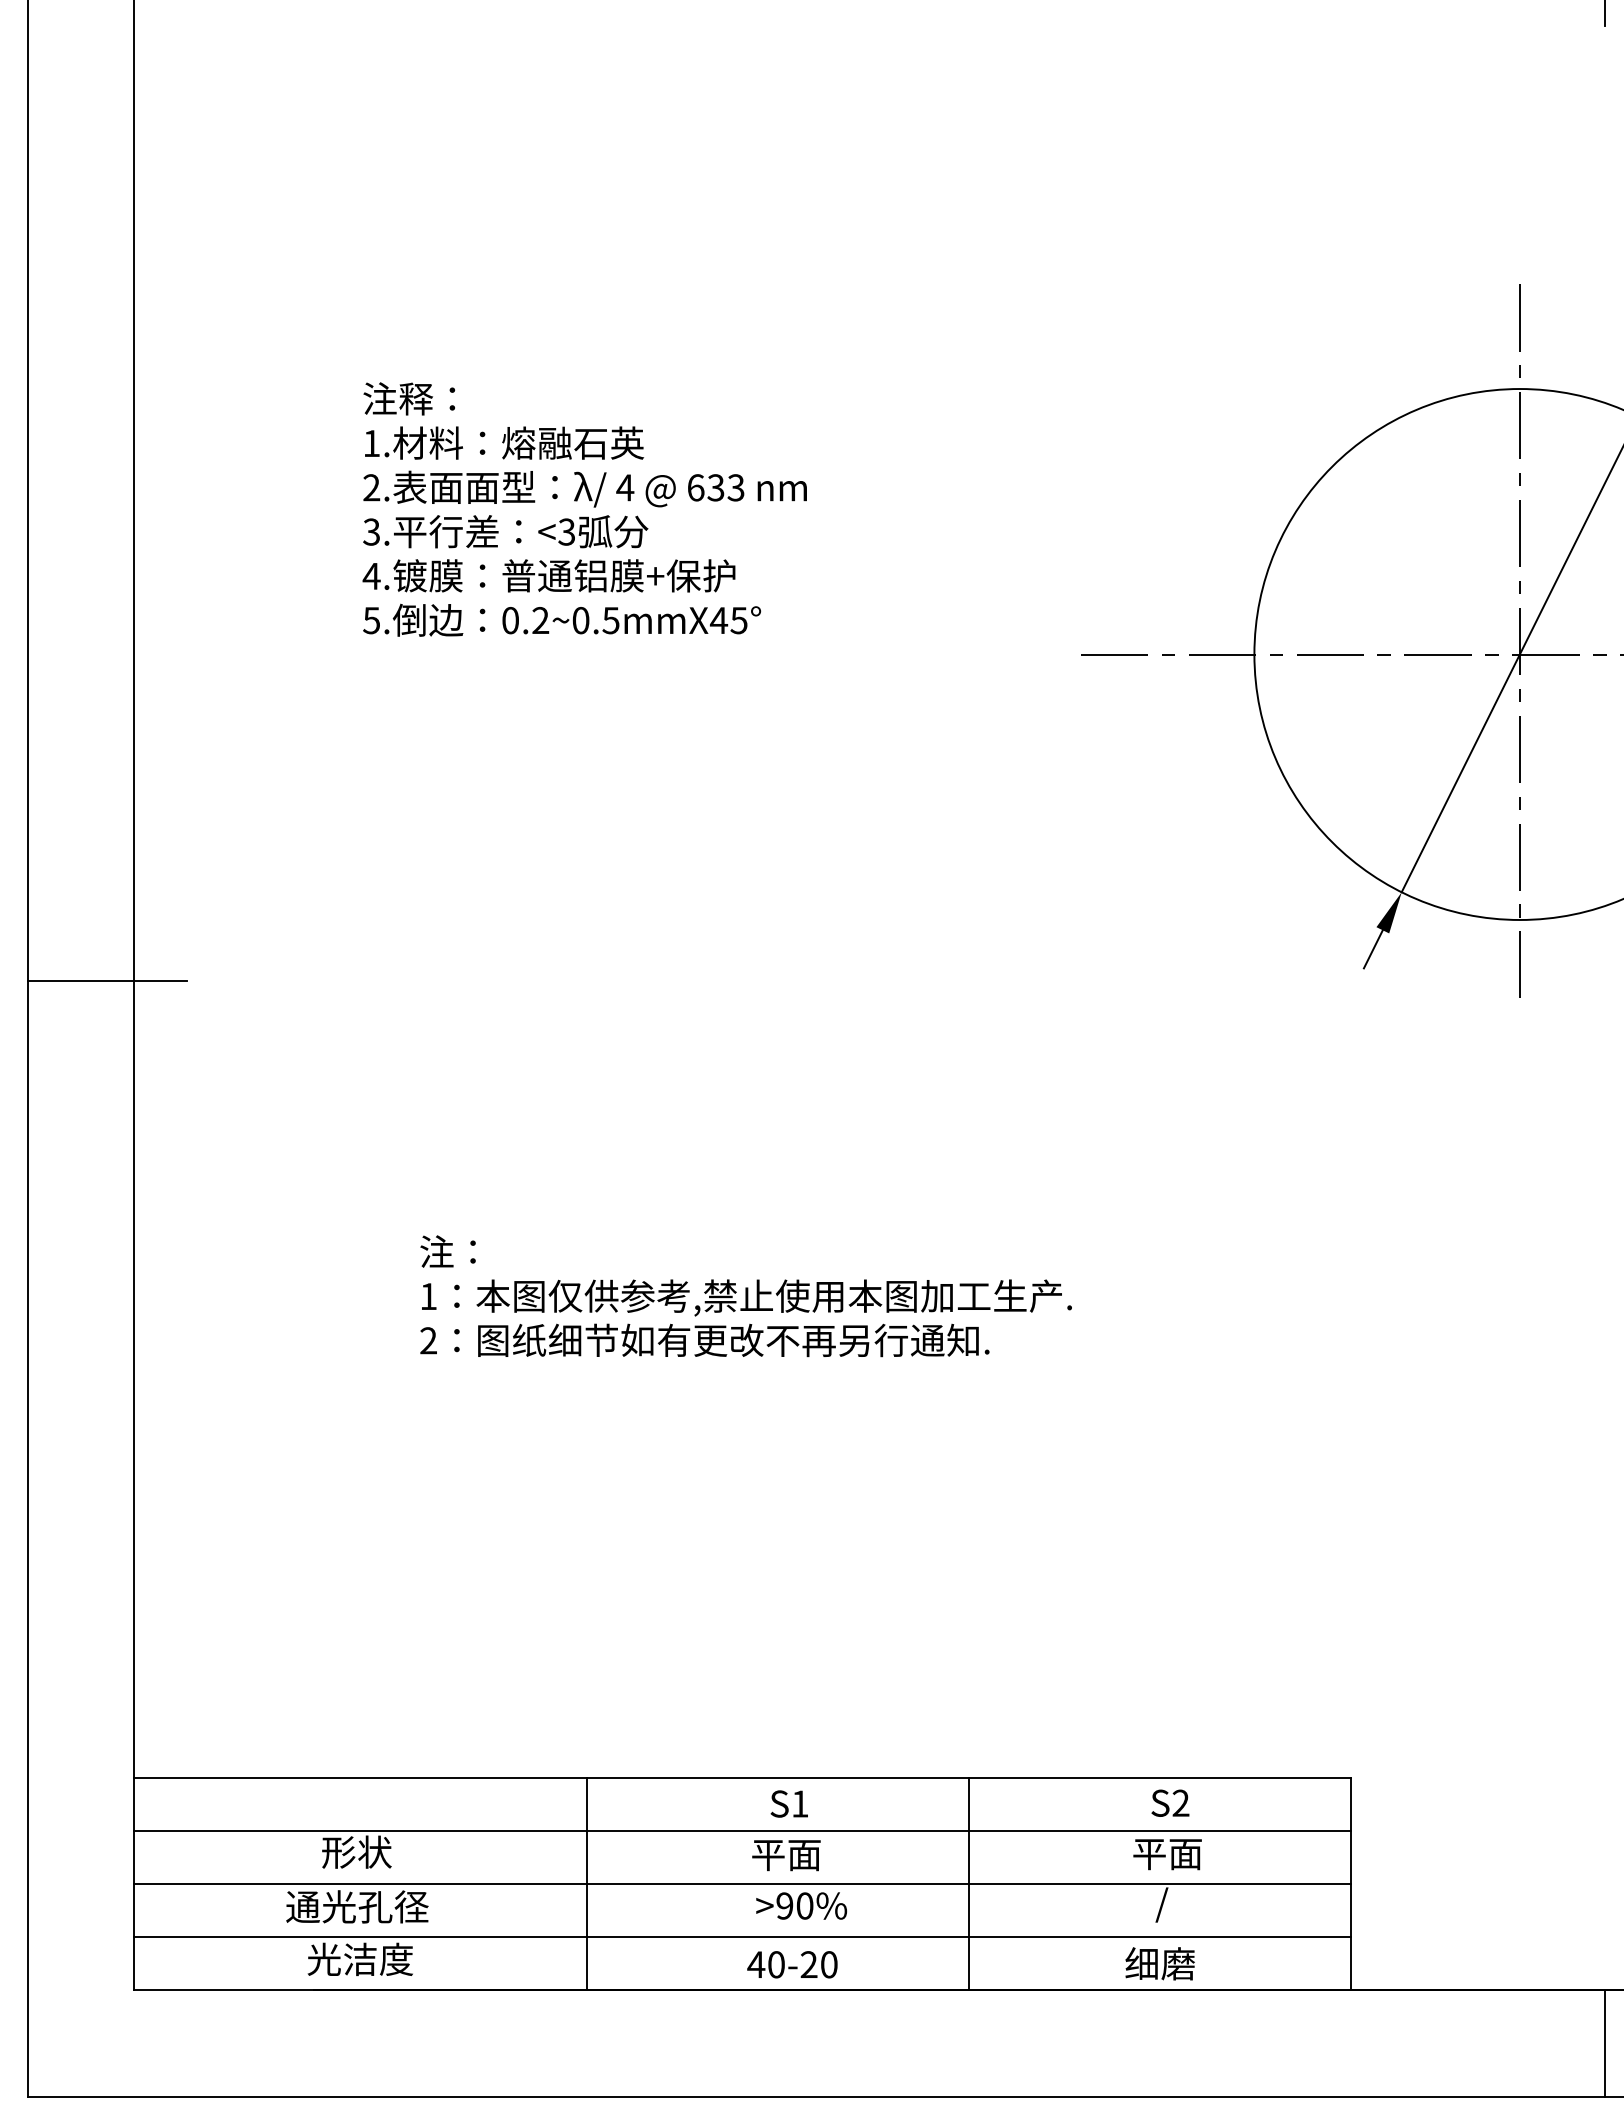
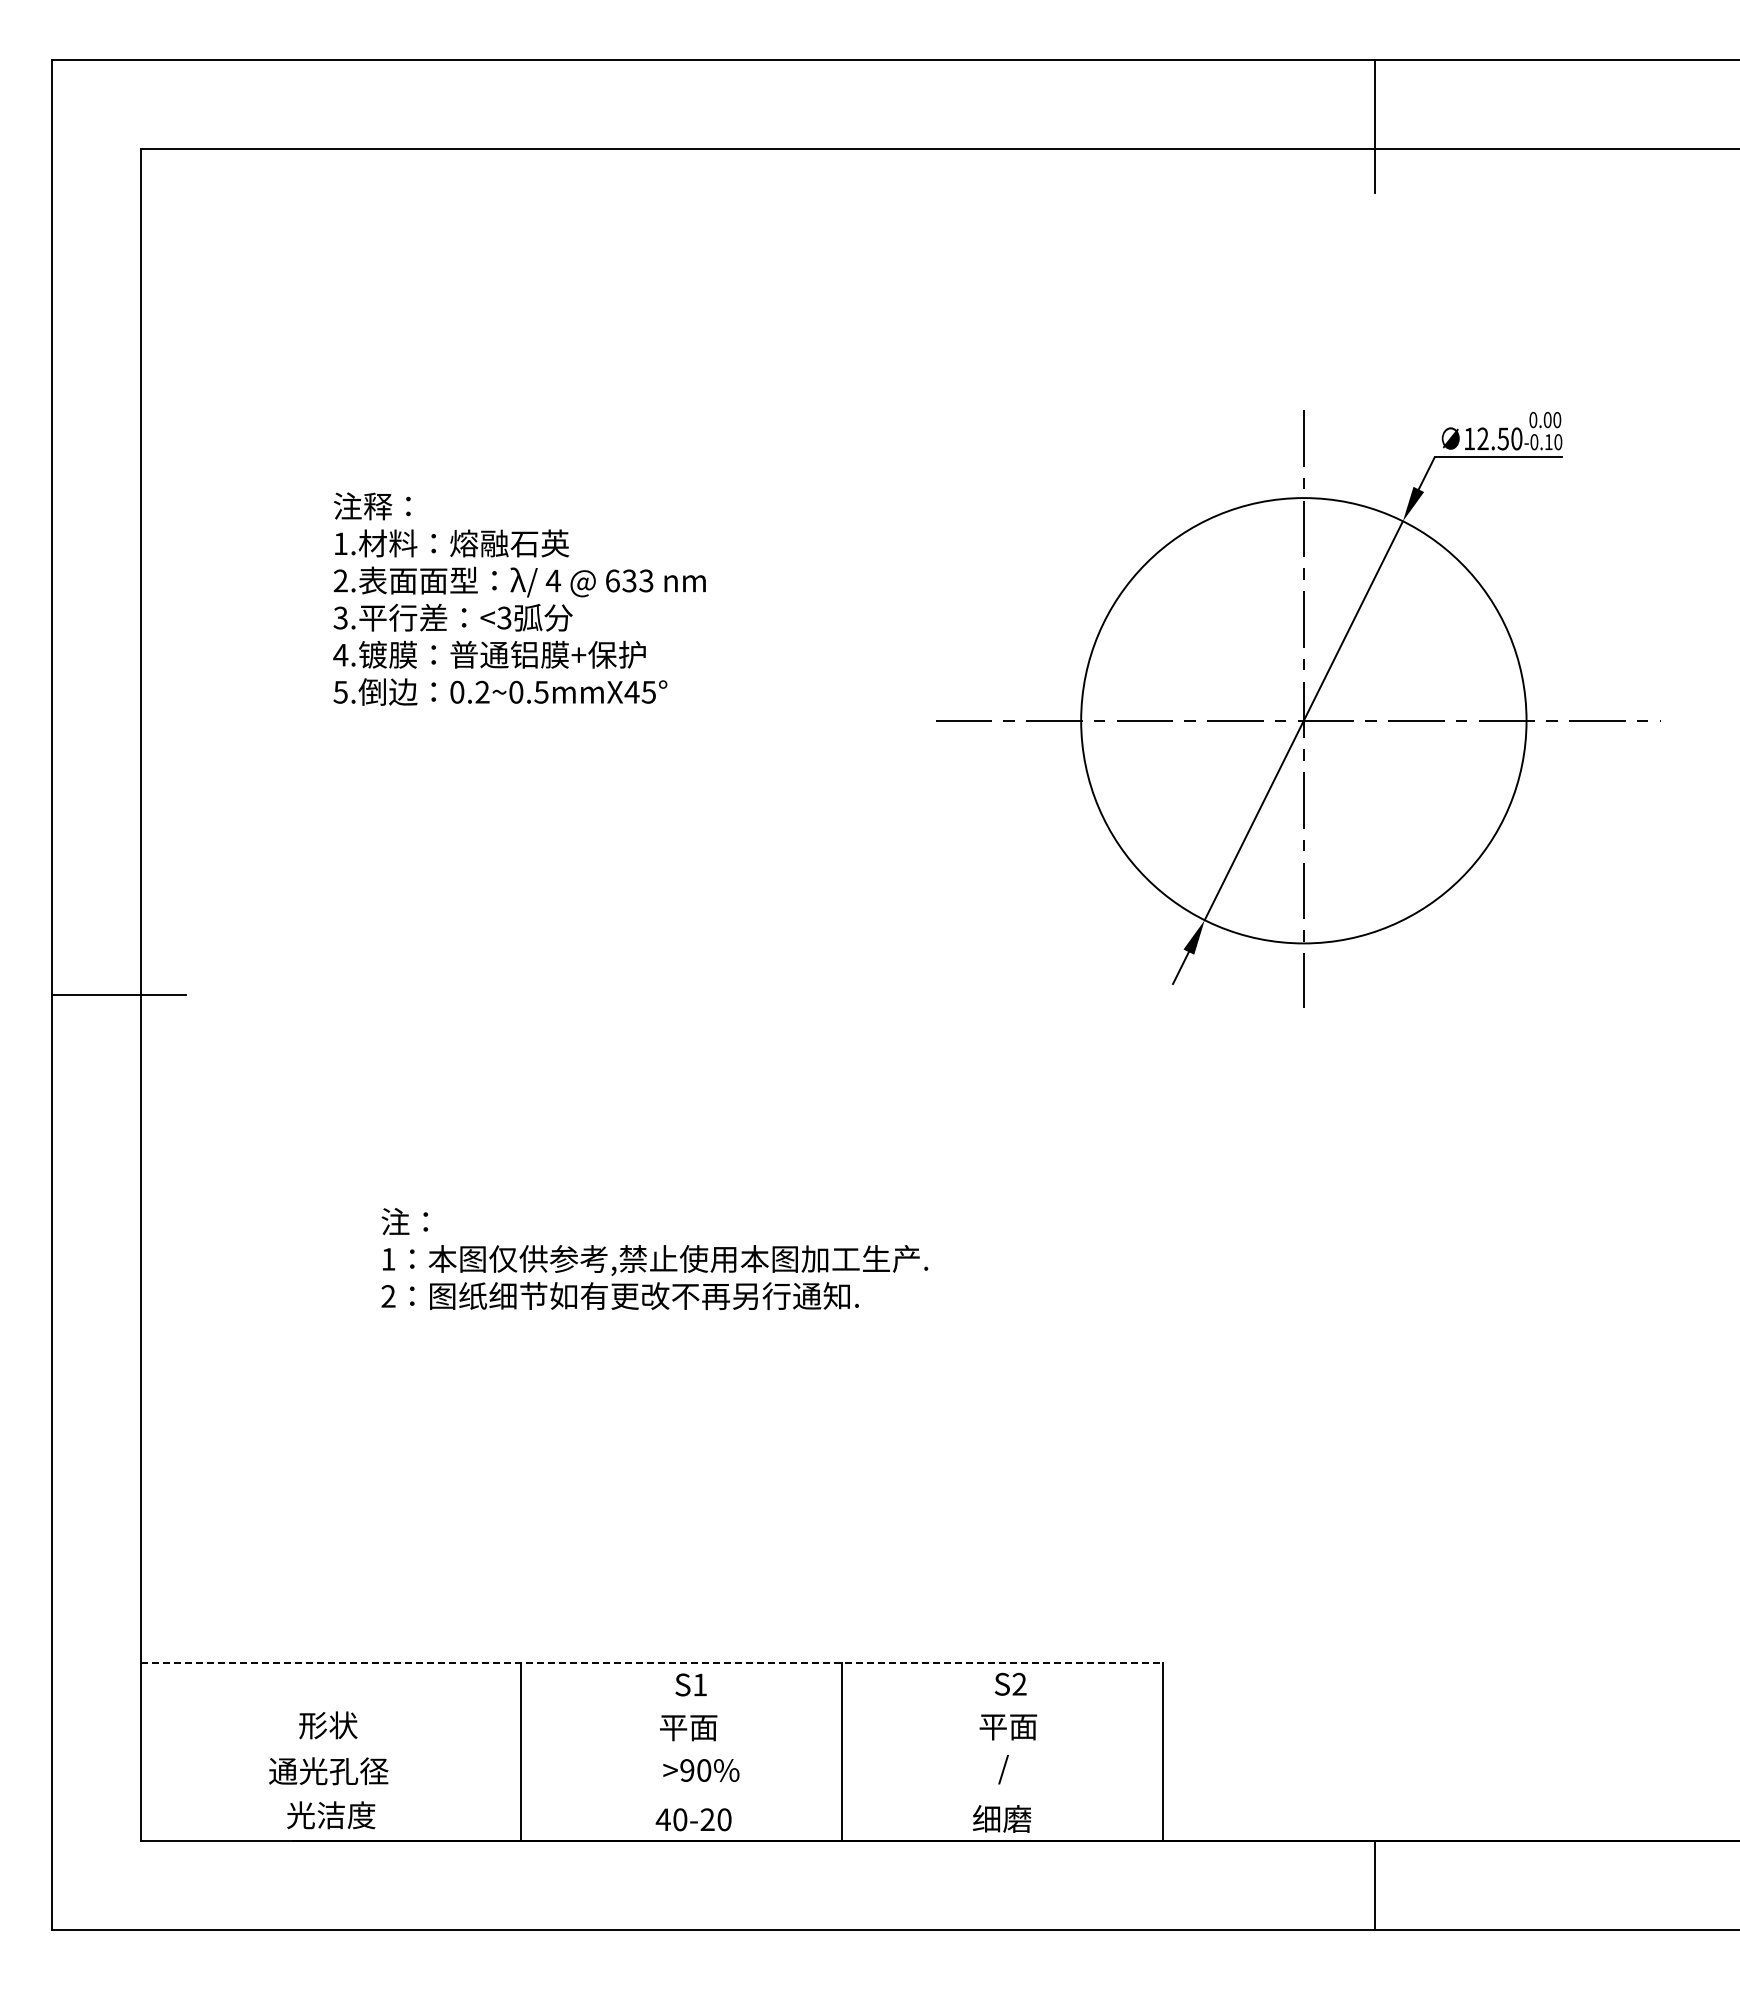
line: (742, 1778) -> (651, 1663), solid -> dashed
line: (742, 1830) -> (651, 1707), removed
line: (742, 1884) -> (651, 1752), removed
line: (742, 1937) -> (651, 1796), removed

